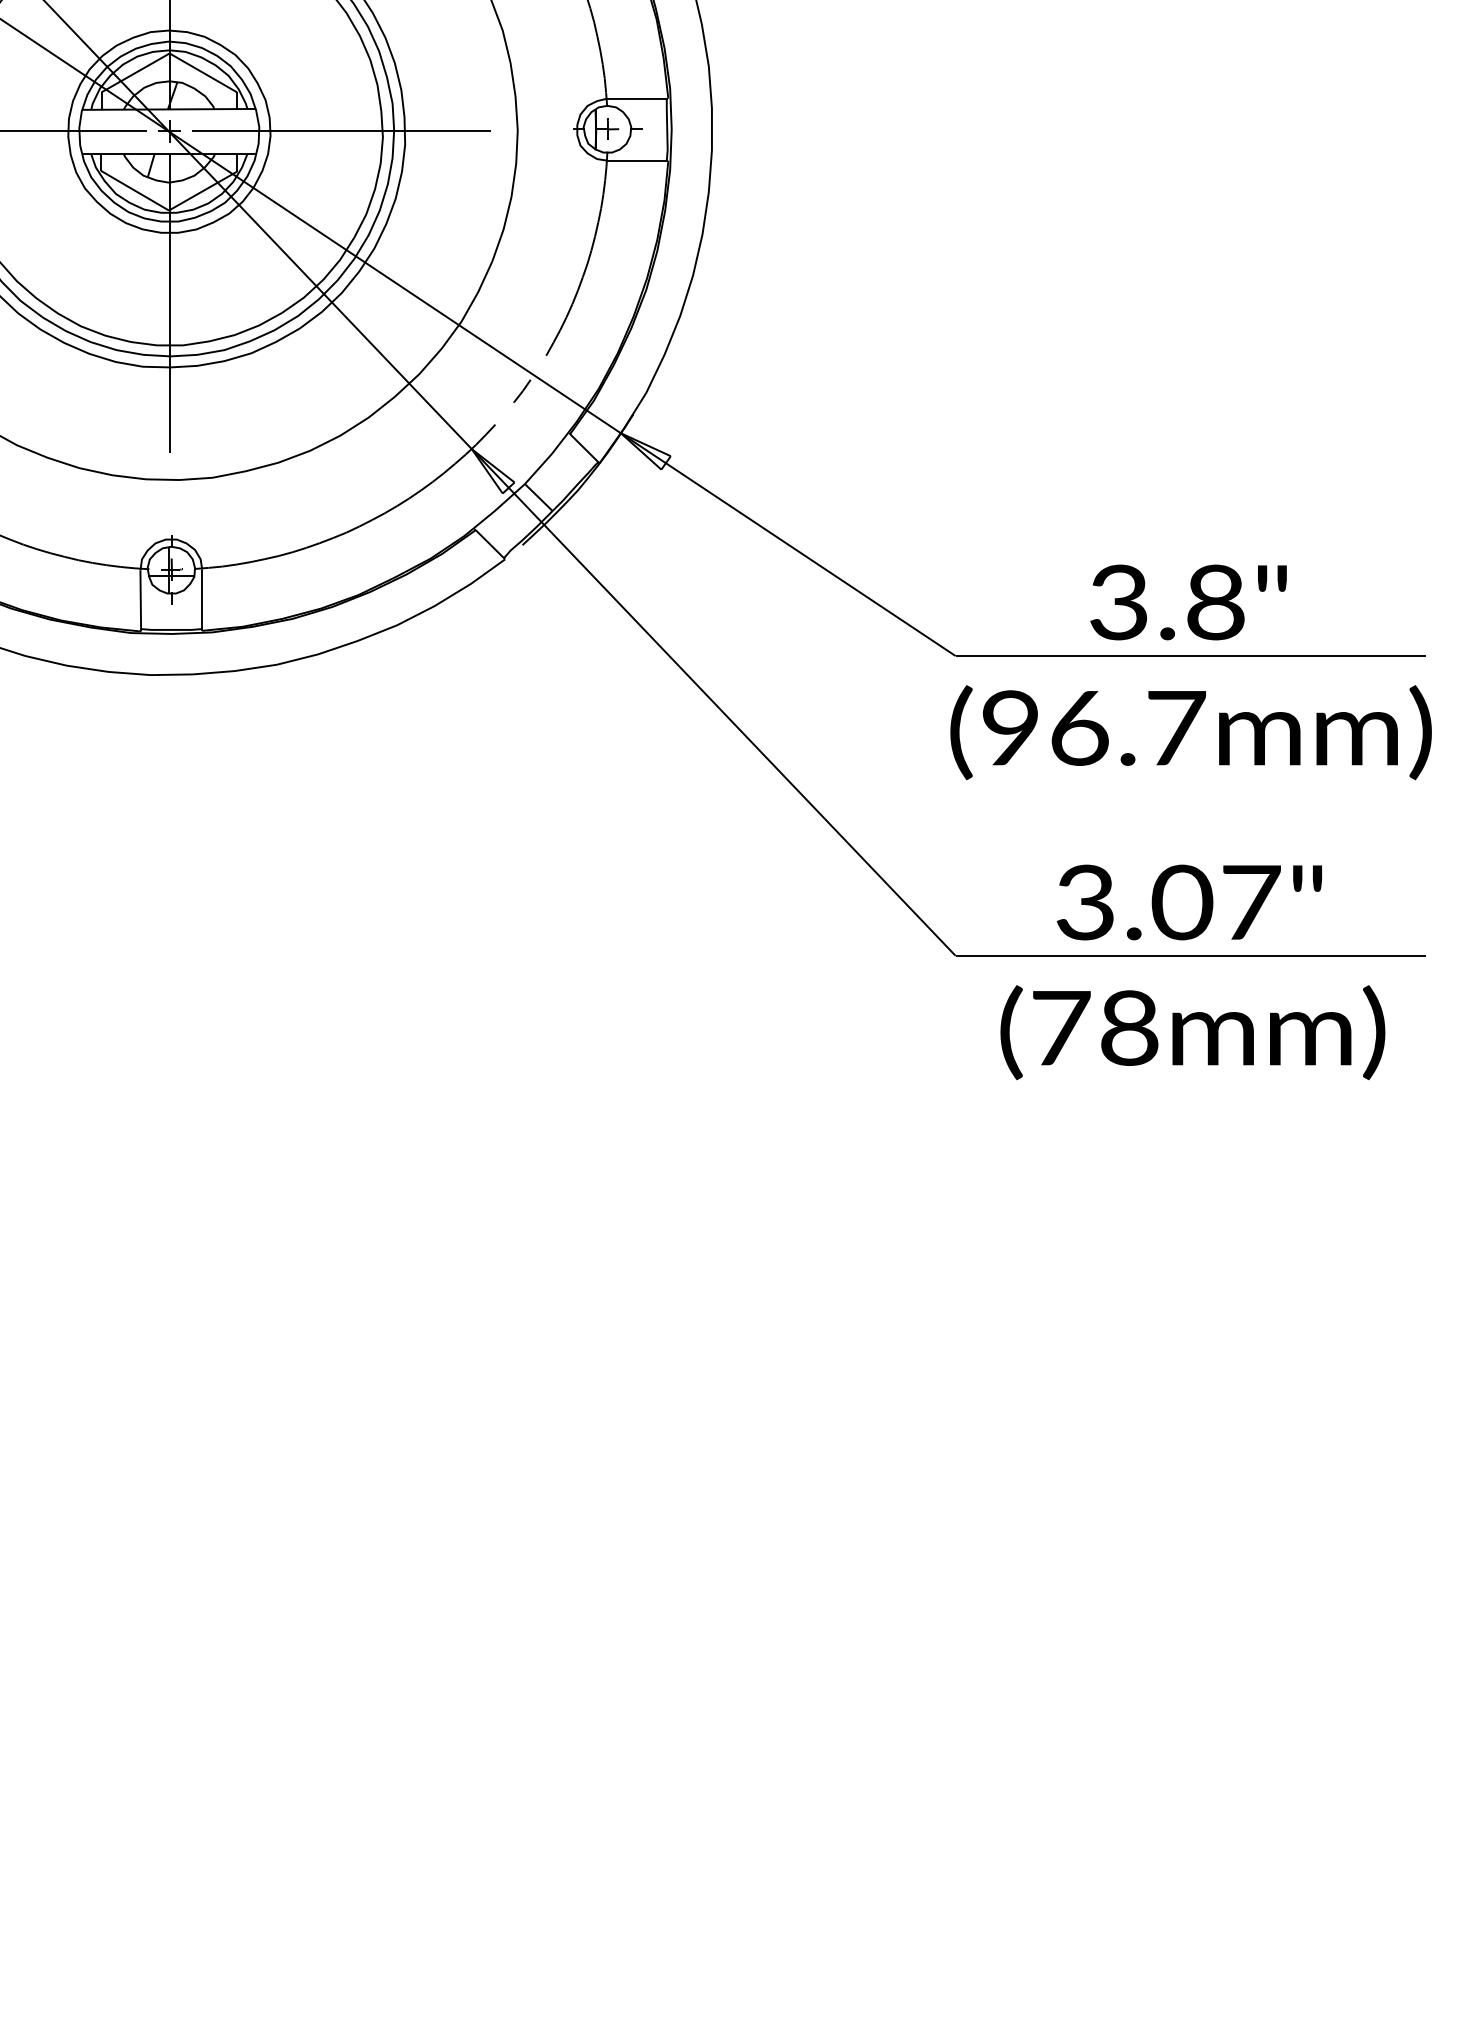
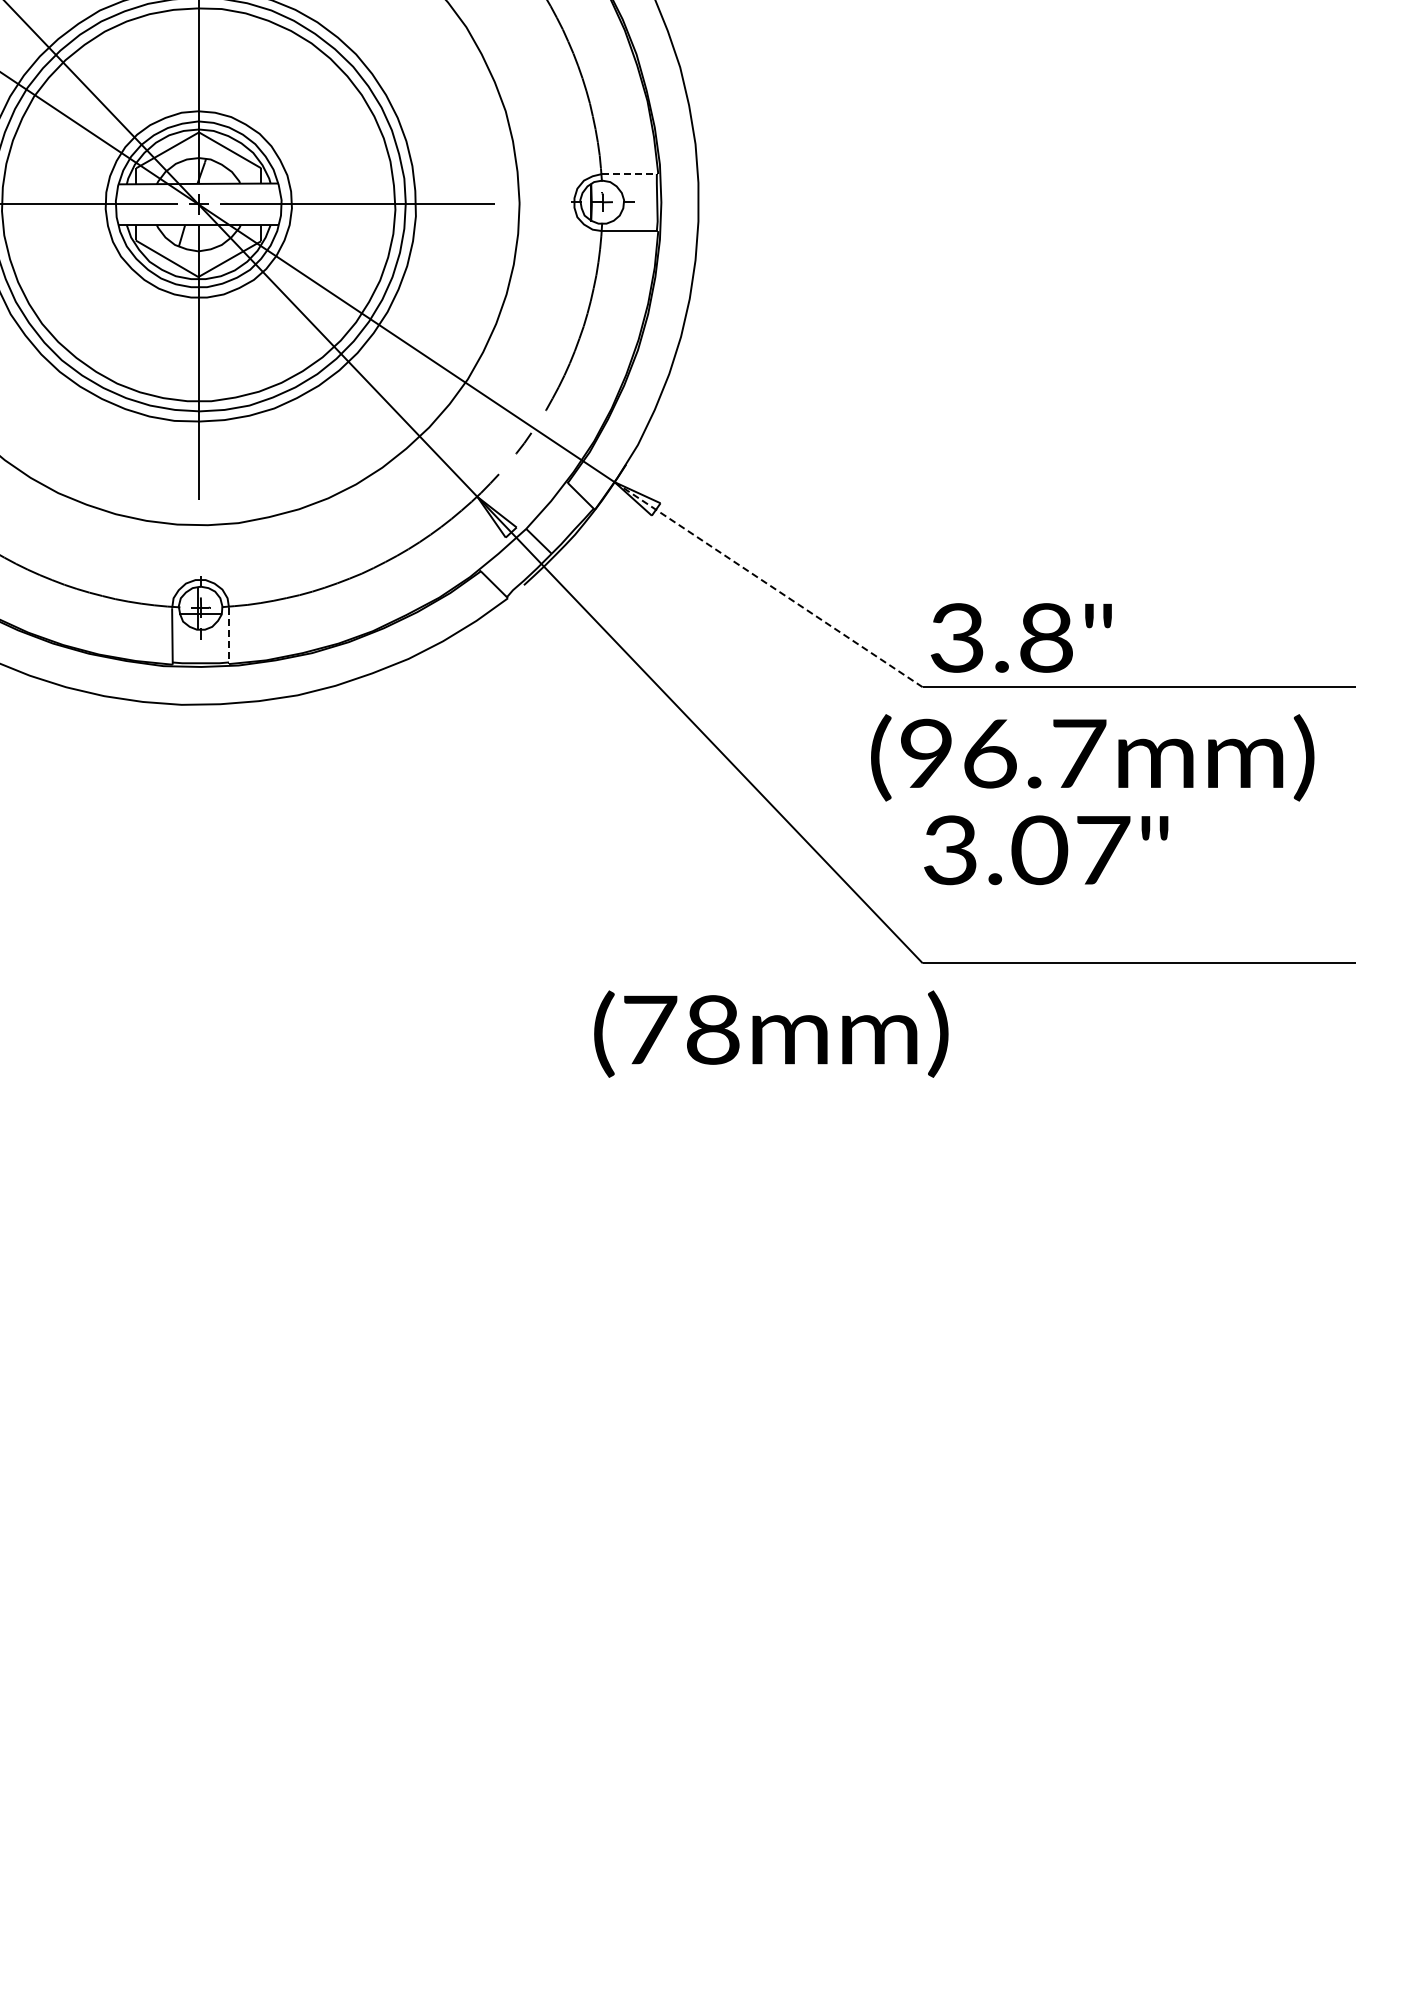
line: (638, 99) -> (630, 174), solid -> dashed
line: (789, 545) -> (769, 585), solid -> dashed
line: (202, 600) -> (229, 636), solid -> dashed
text: (1187, 601) -> (1020, 637), moved
text: (1190, 732) -> (1092, 757), moved
text: (1189, 902) -> (1046, 850), moved
text: (1193, 1031) -> (771, 1033), moved

